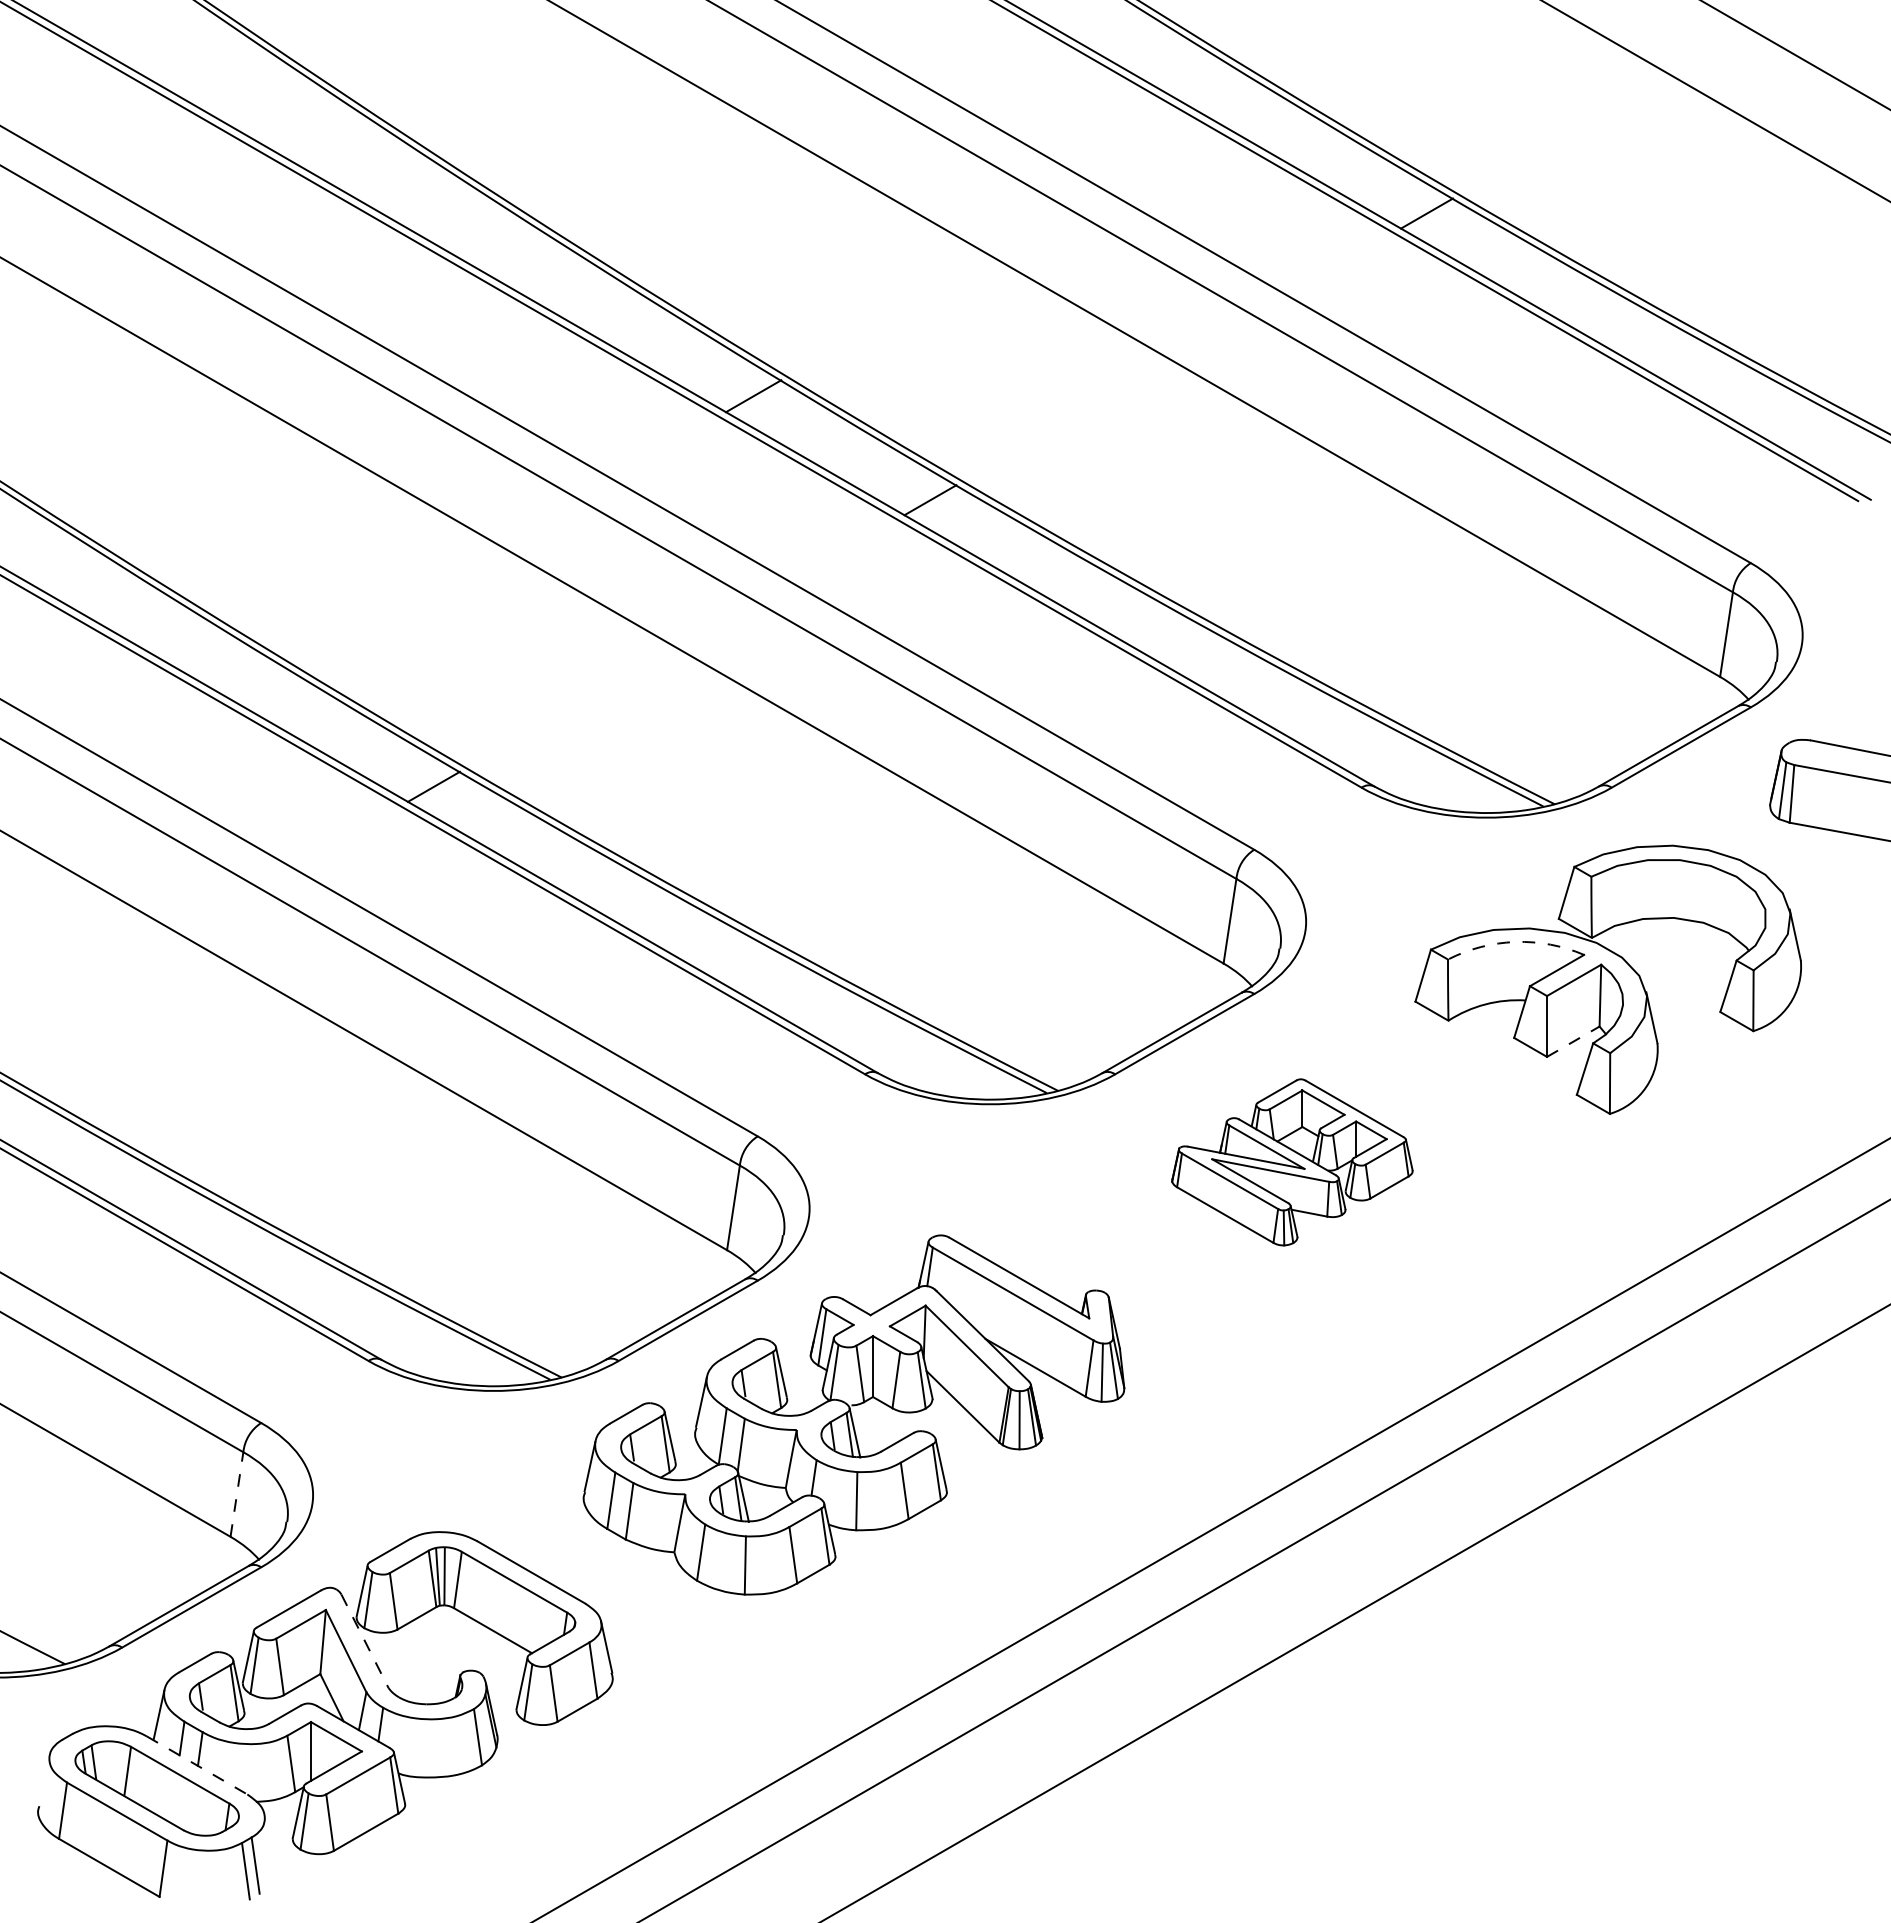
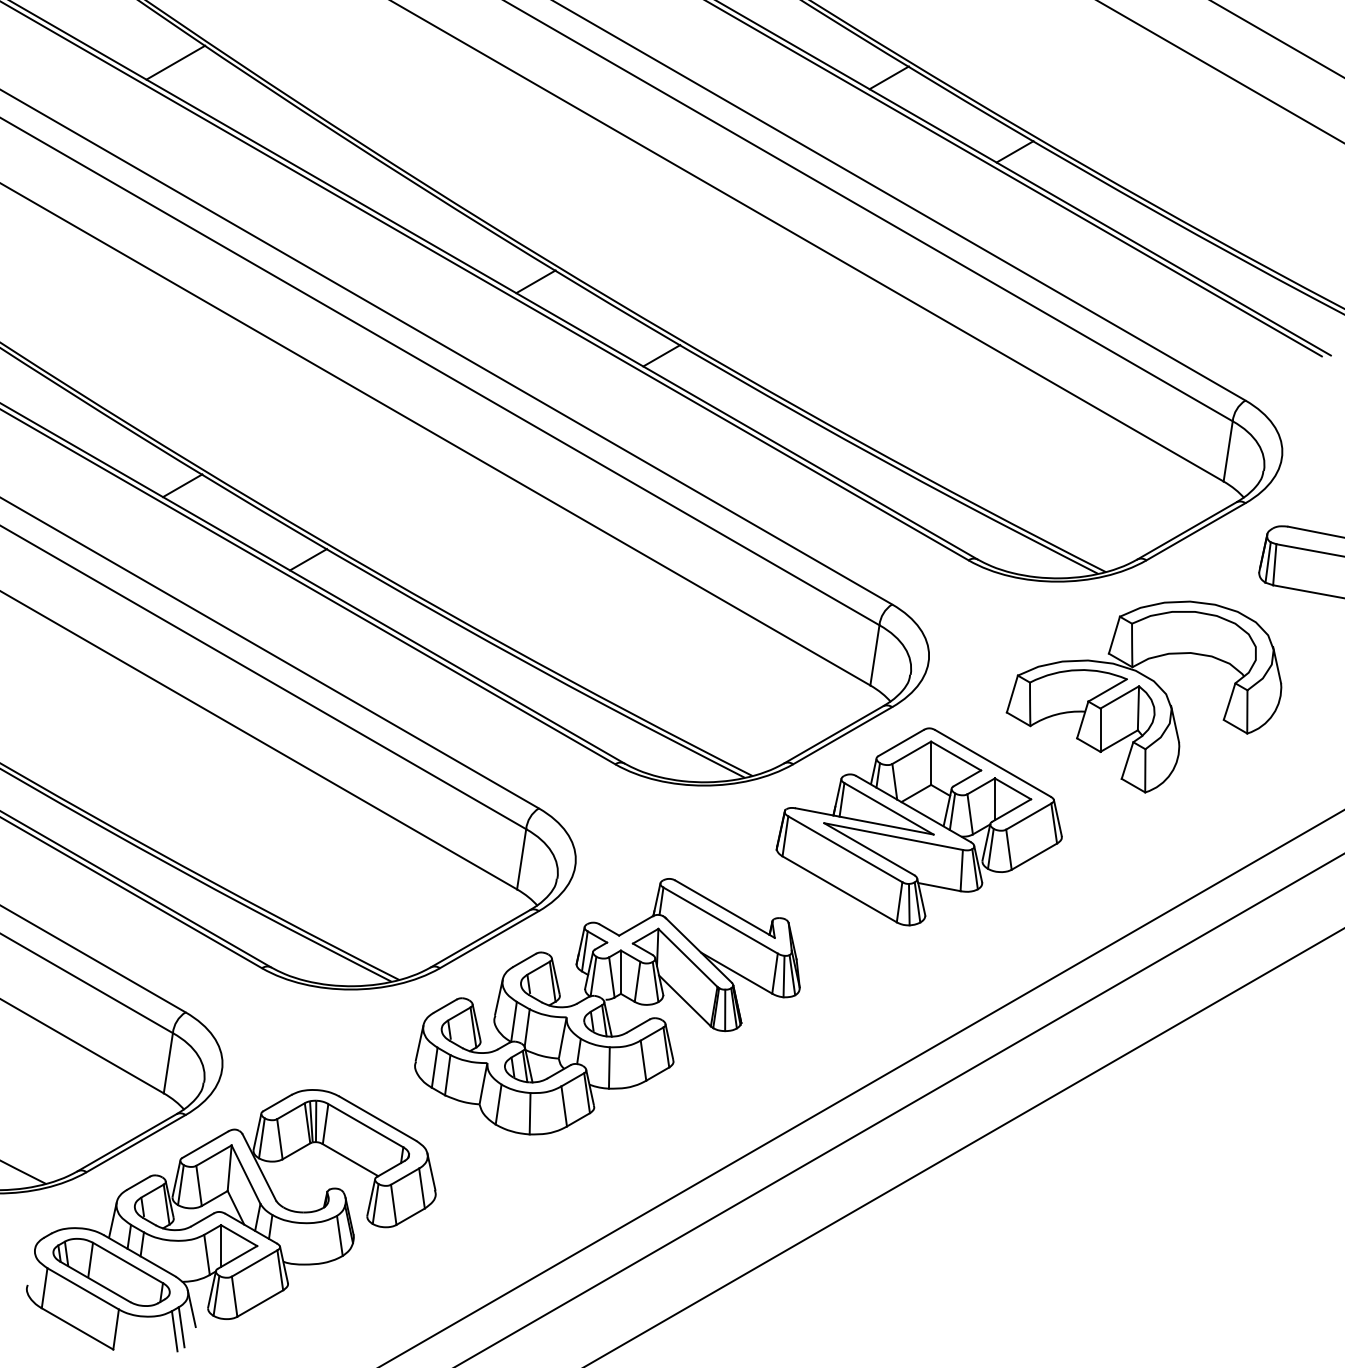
line: (247, 88) -> (175, 62), added
line: (1249, 109) -> (888, 77), added
line: (256, 682) -> (182, 485), added
arc: (1515, 942) -> (1078, 670), dashed -> solid
line: (1573, 1041) -> (1119, 740), dashed -> solid
part: (1292, 1162) -> (919, 827), size x1.67
line: (236, 1494) -> (168, 1063), dashed -> solid
line: (365, 1641) -> (259, 1167), dashed -> solid
line: (197, 1765) -> (140, 1256), dashed -> solid
line: (269, 1839) -> (191, 1308), added

